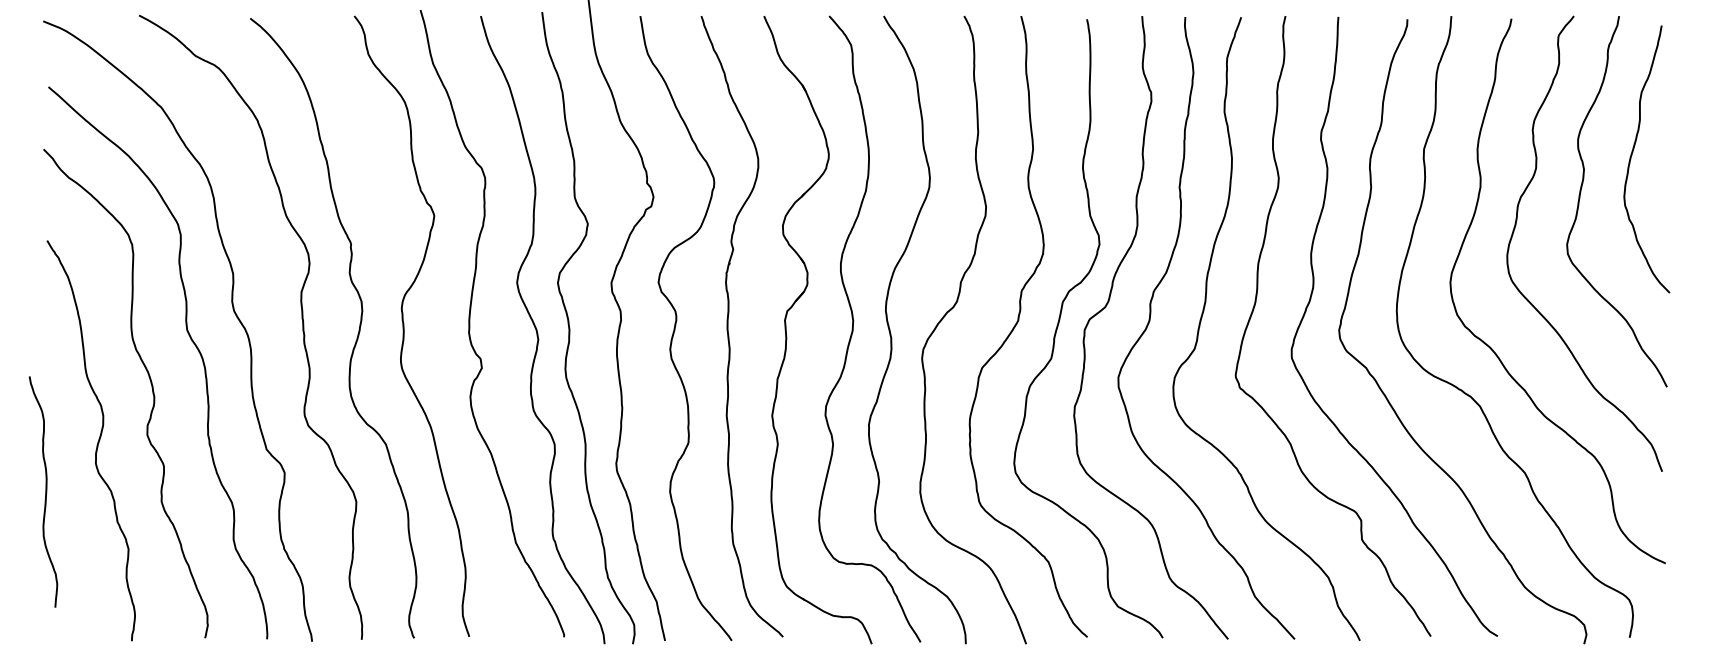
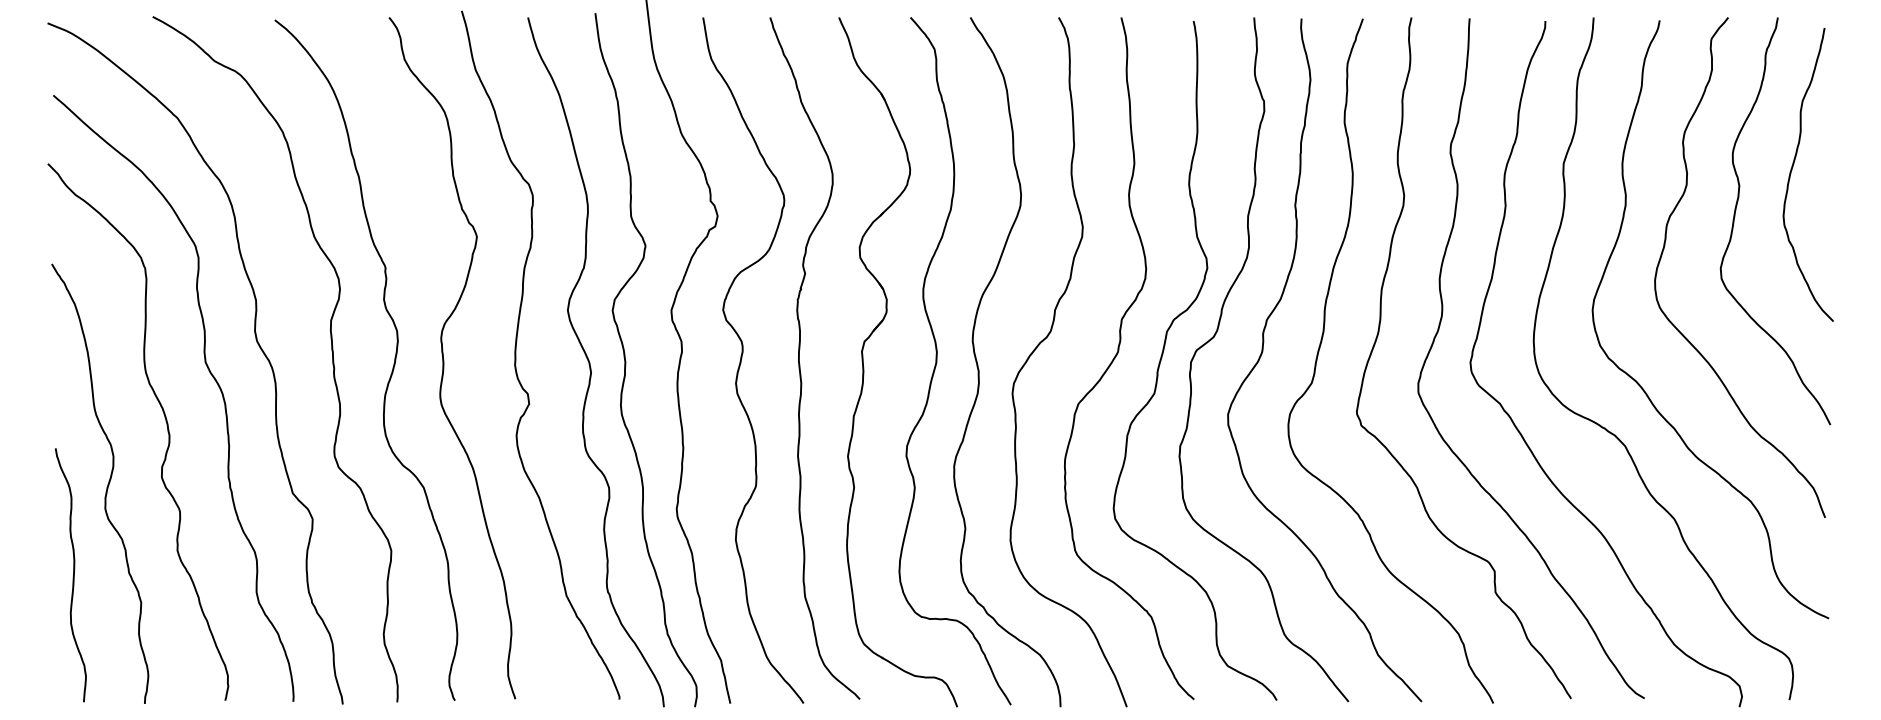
curve: (45, 491) -> (73, 574), moved

